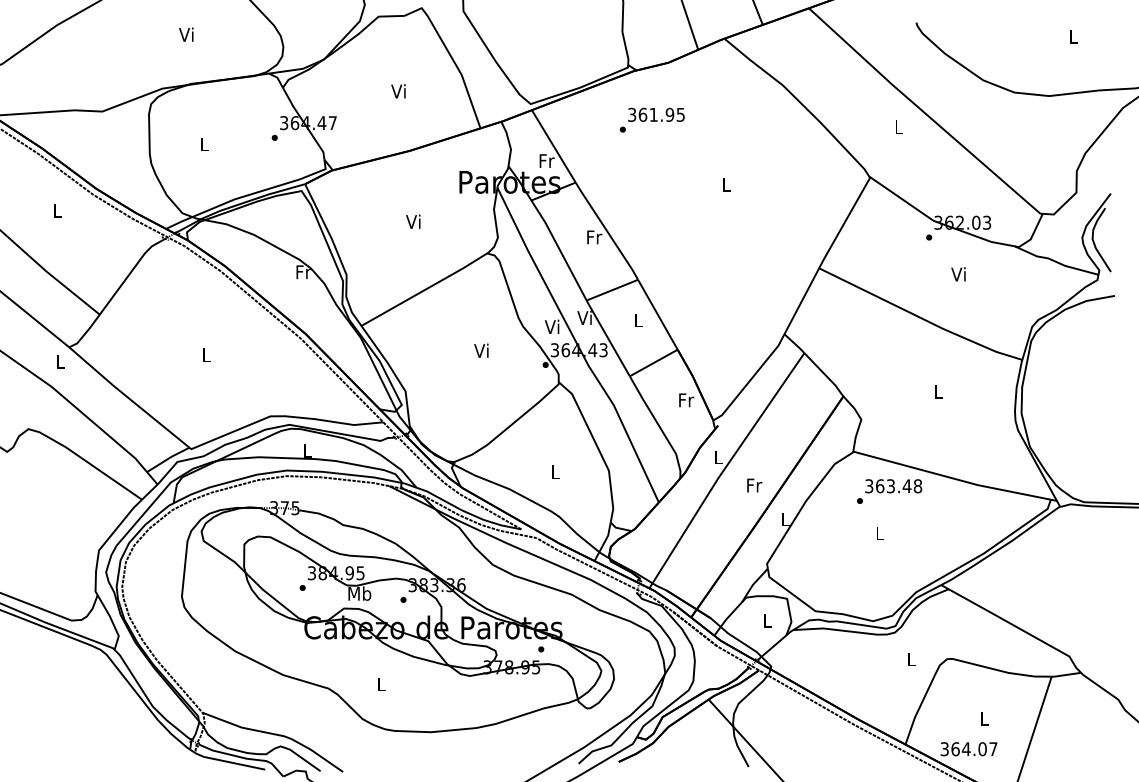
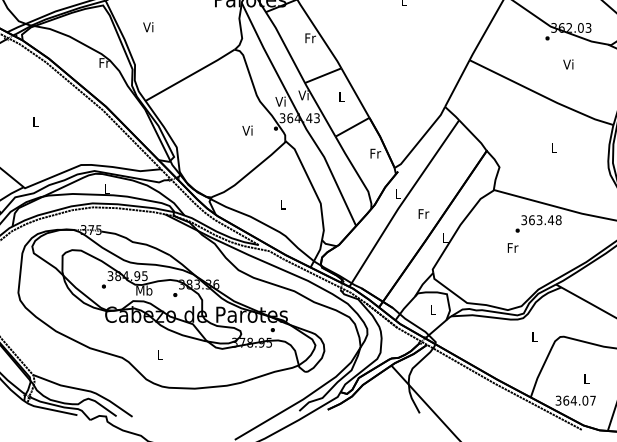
text: (413, 221) -> (148, 27), moved
text: (481, 350) -> (247, 130), moved
text: (889, 491) -> (538, 223), moved
text: (880, 533) -> (513, 247), L -> Fr

